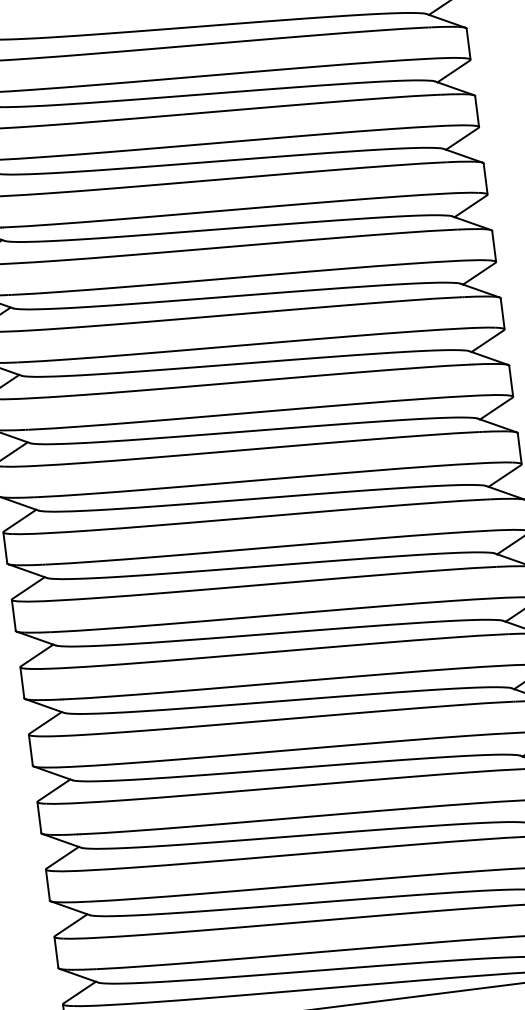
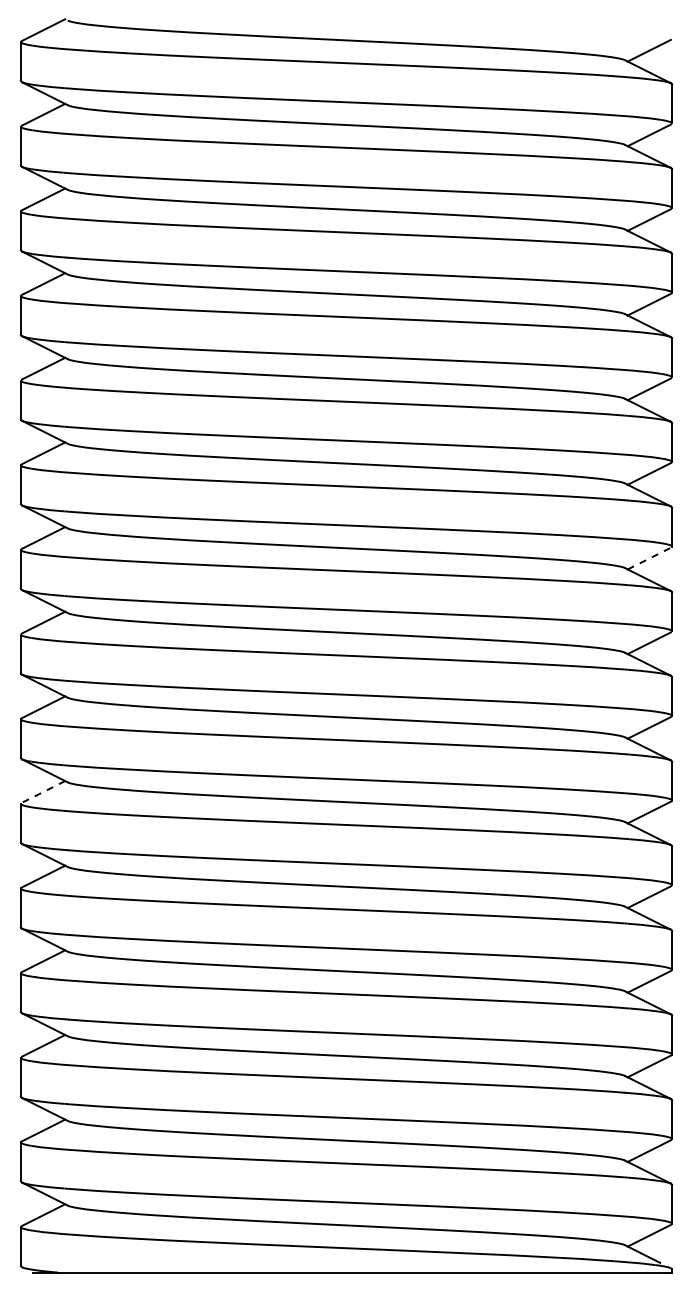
line: (496, 408) -> (649, 558), solid -> dashed
line: (37, 655) -> (43, 792), solid -> dashed

